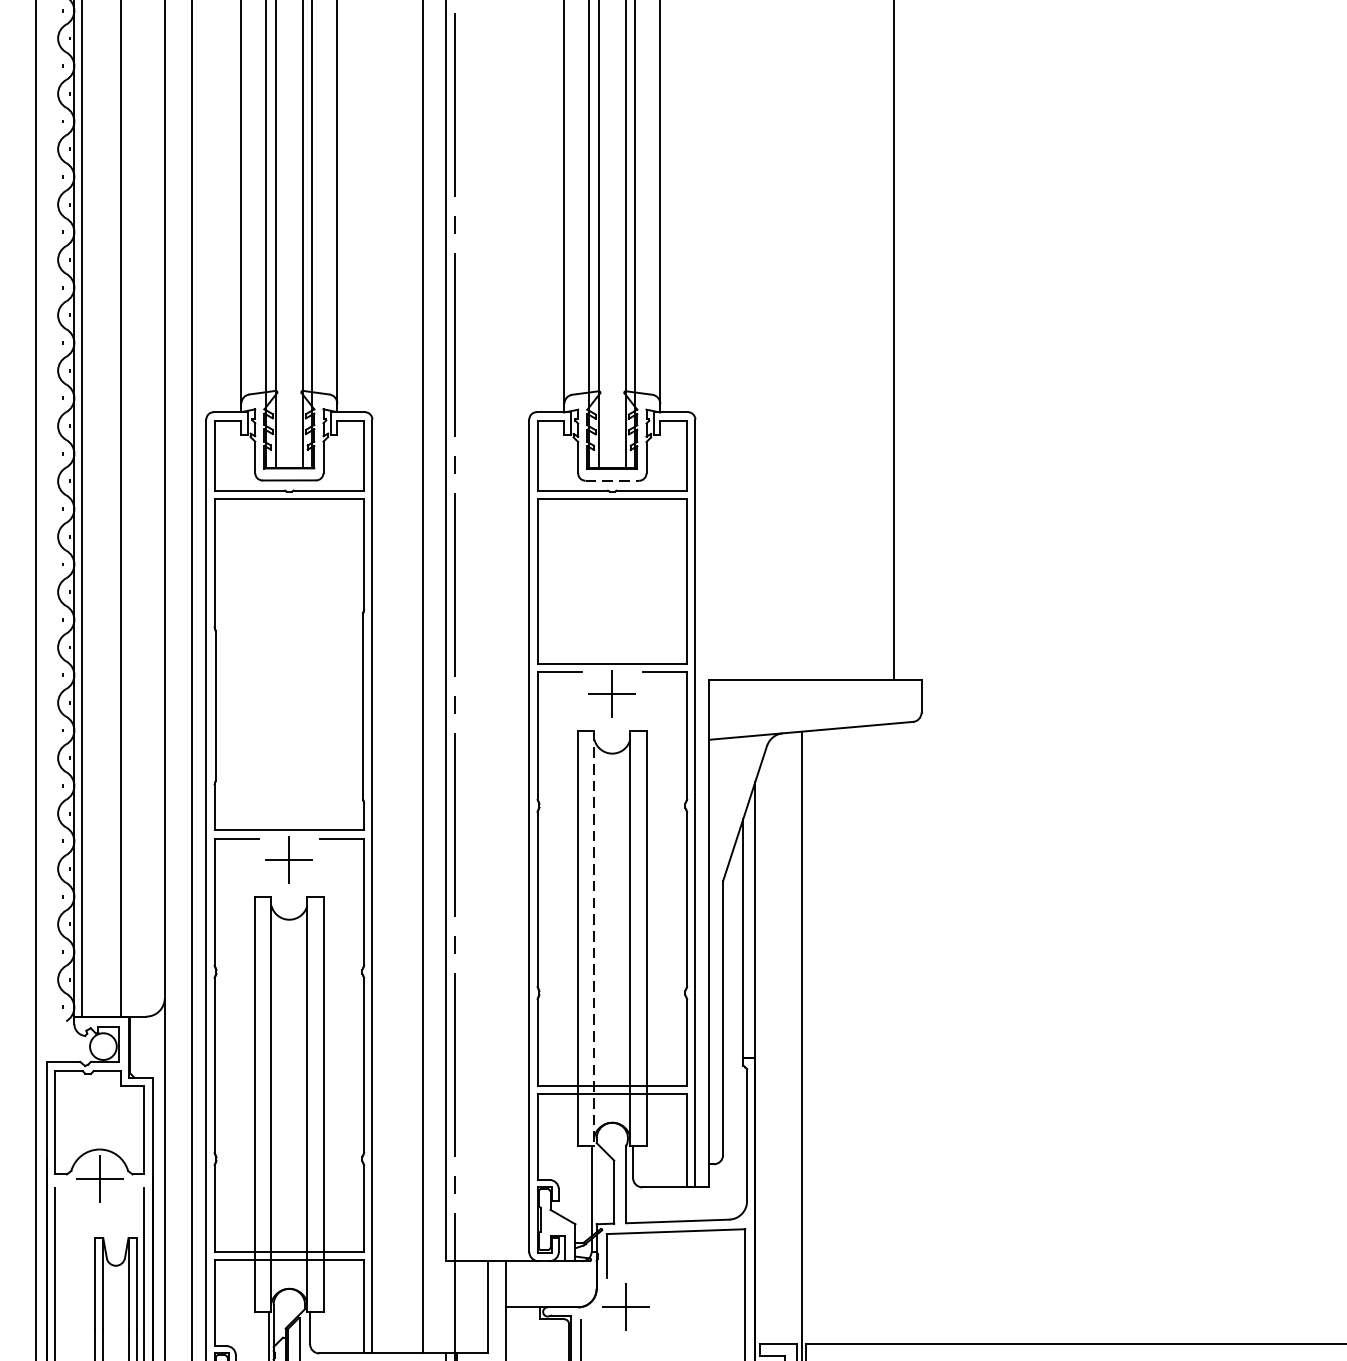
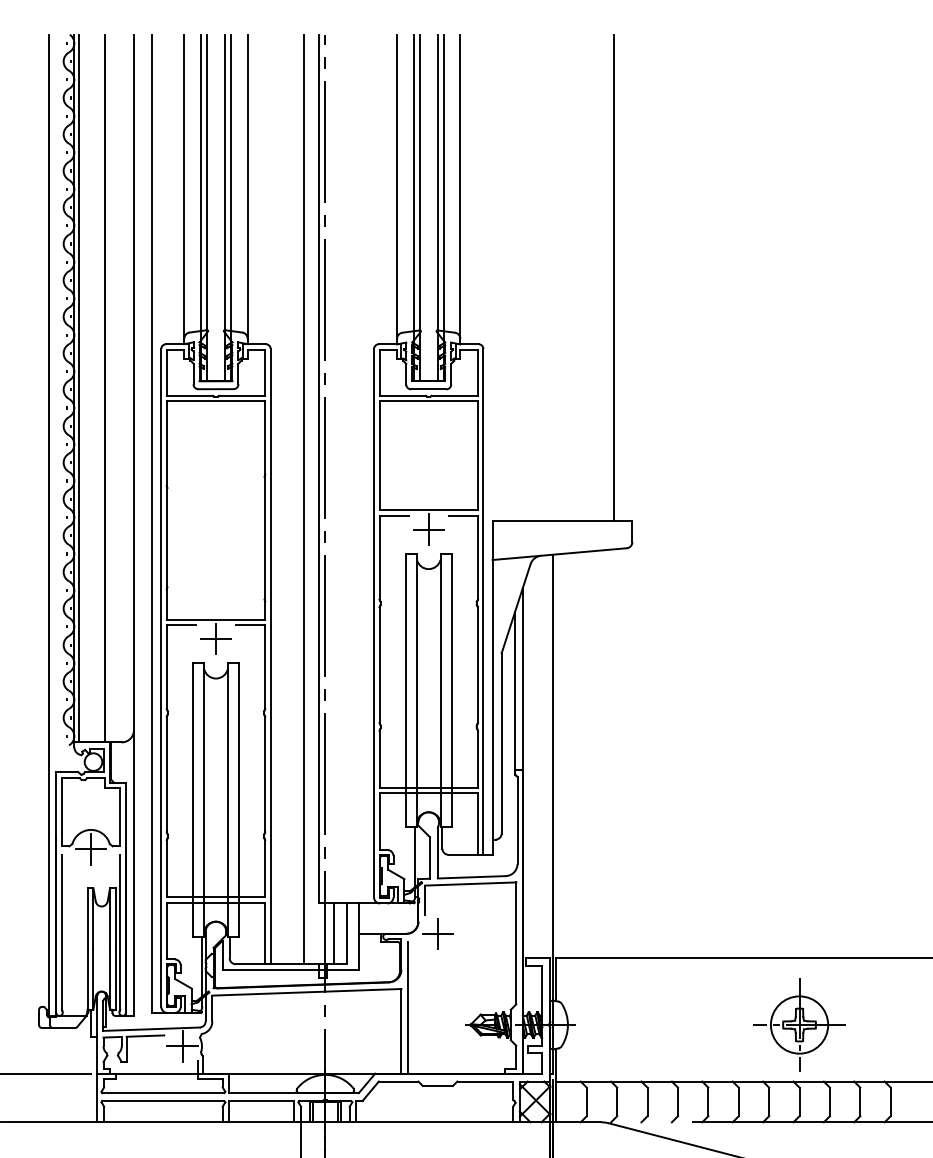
line: (611, 480) -> (428, 389), dashed -> solid
line: (593, 937) -> (416, 690), dashed -> solid
line: (467, 1306) -> (333, 933), added

